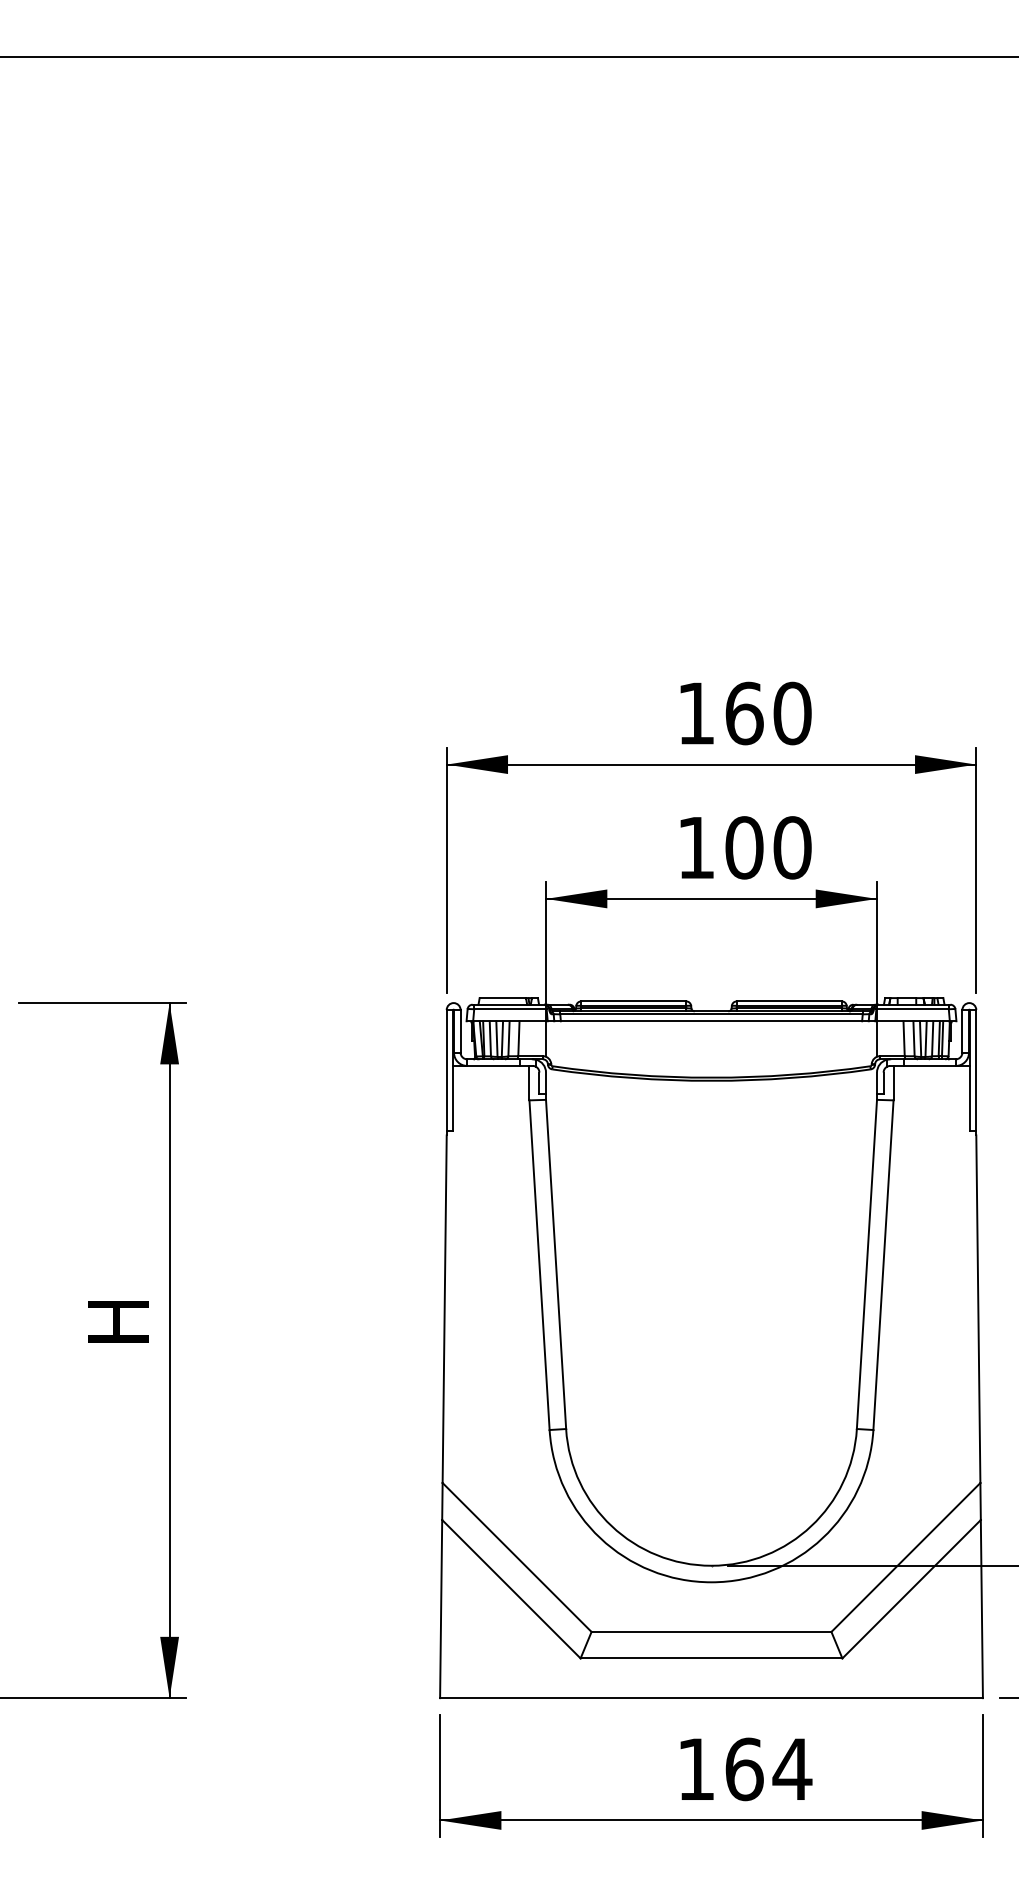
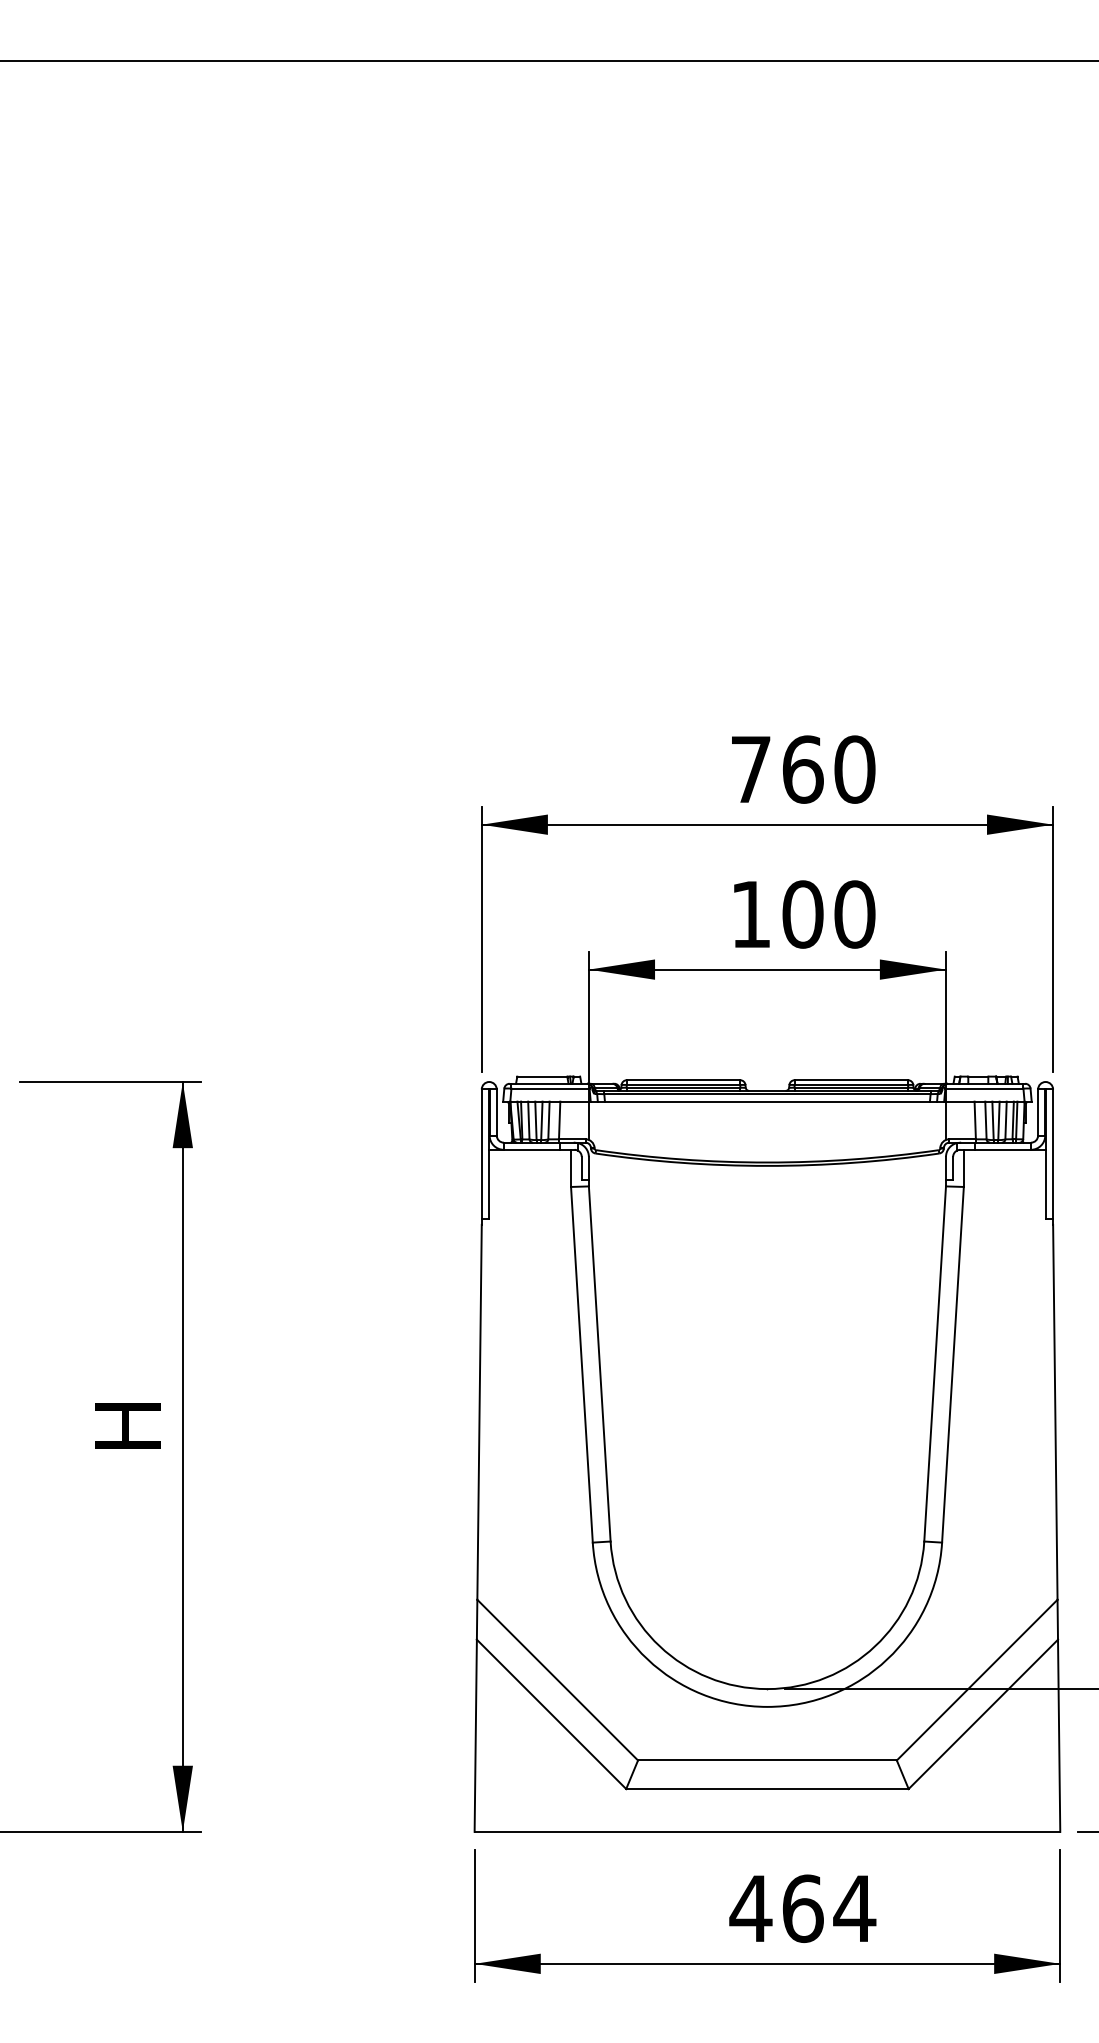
text: (696, 713) -> (751, 769), 160 -> 760
text: (695, 1769) -> (750, 1908), 164 -> 464

